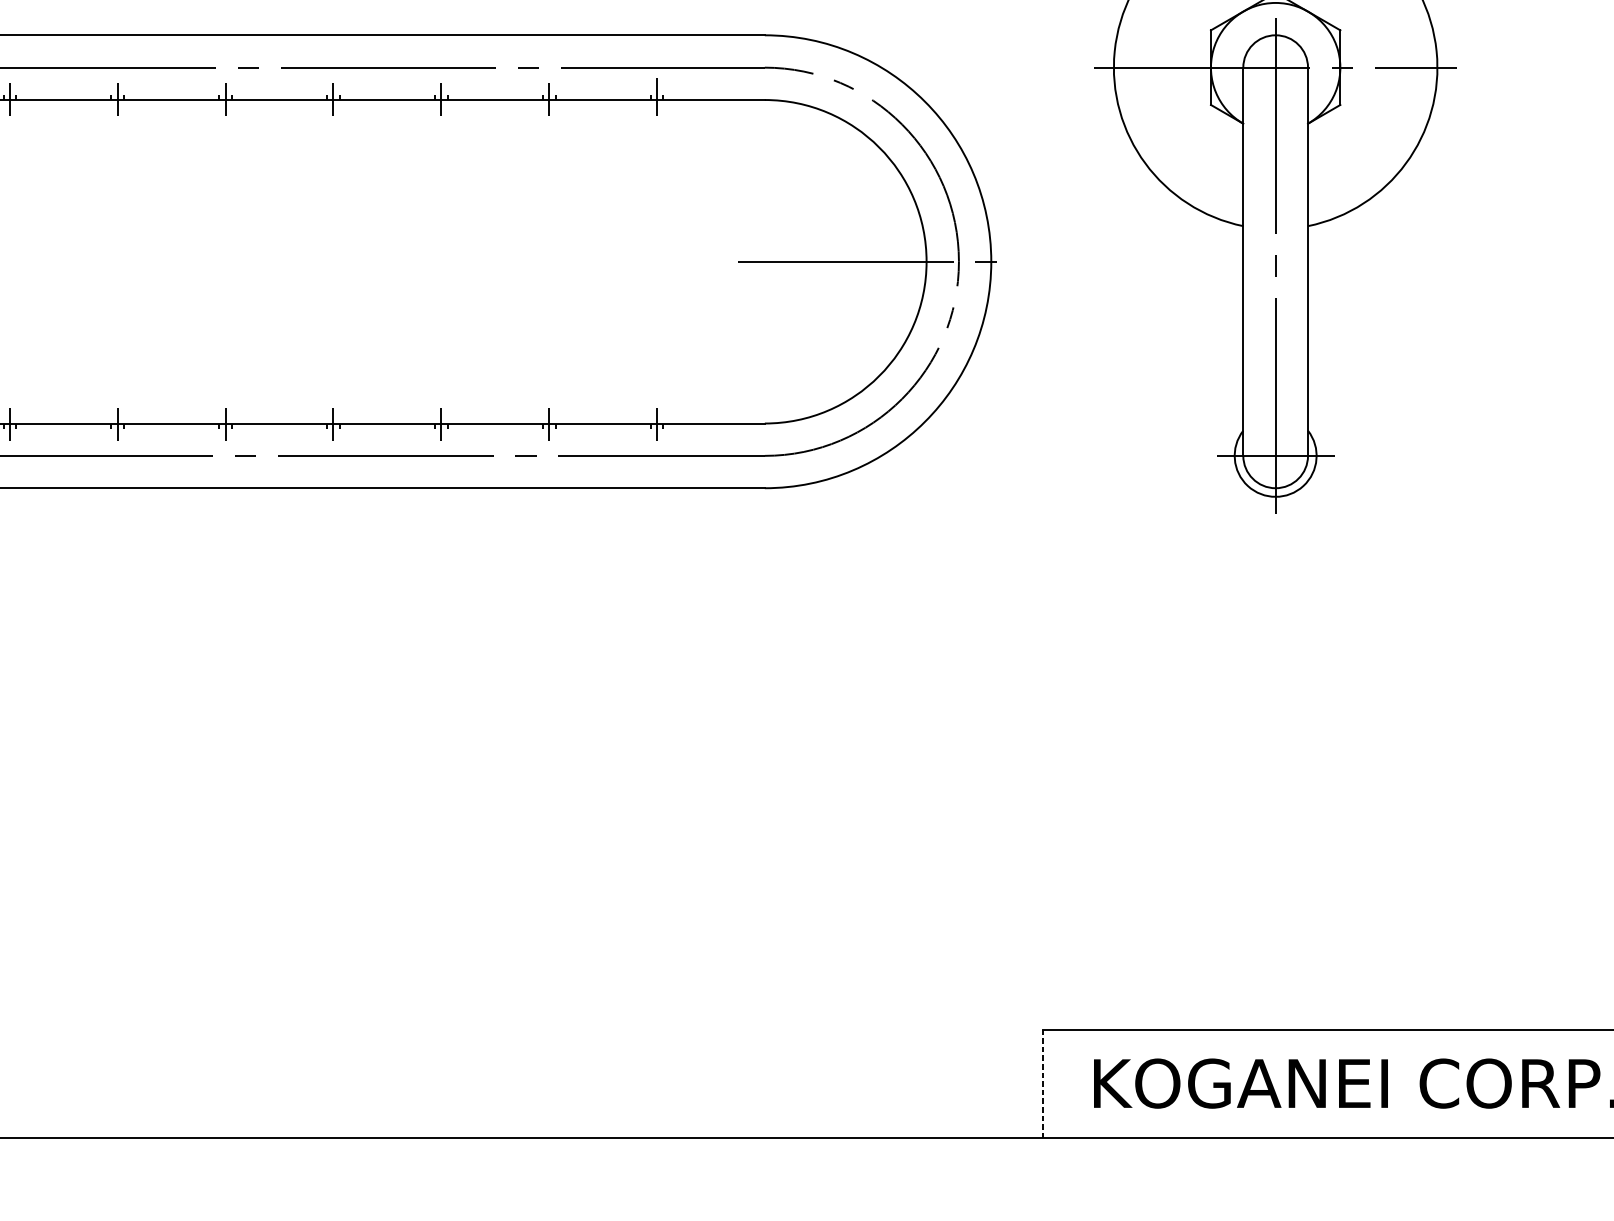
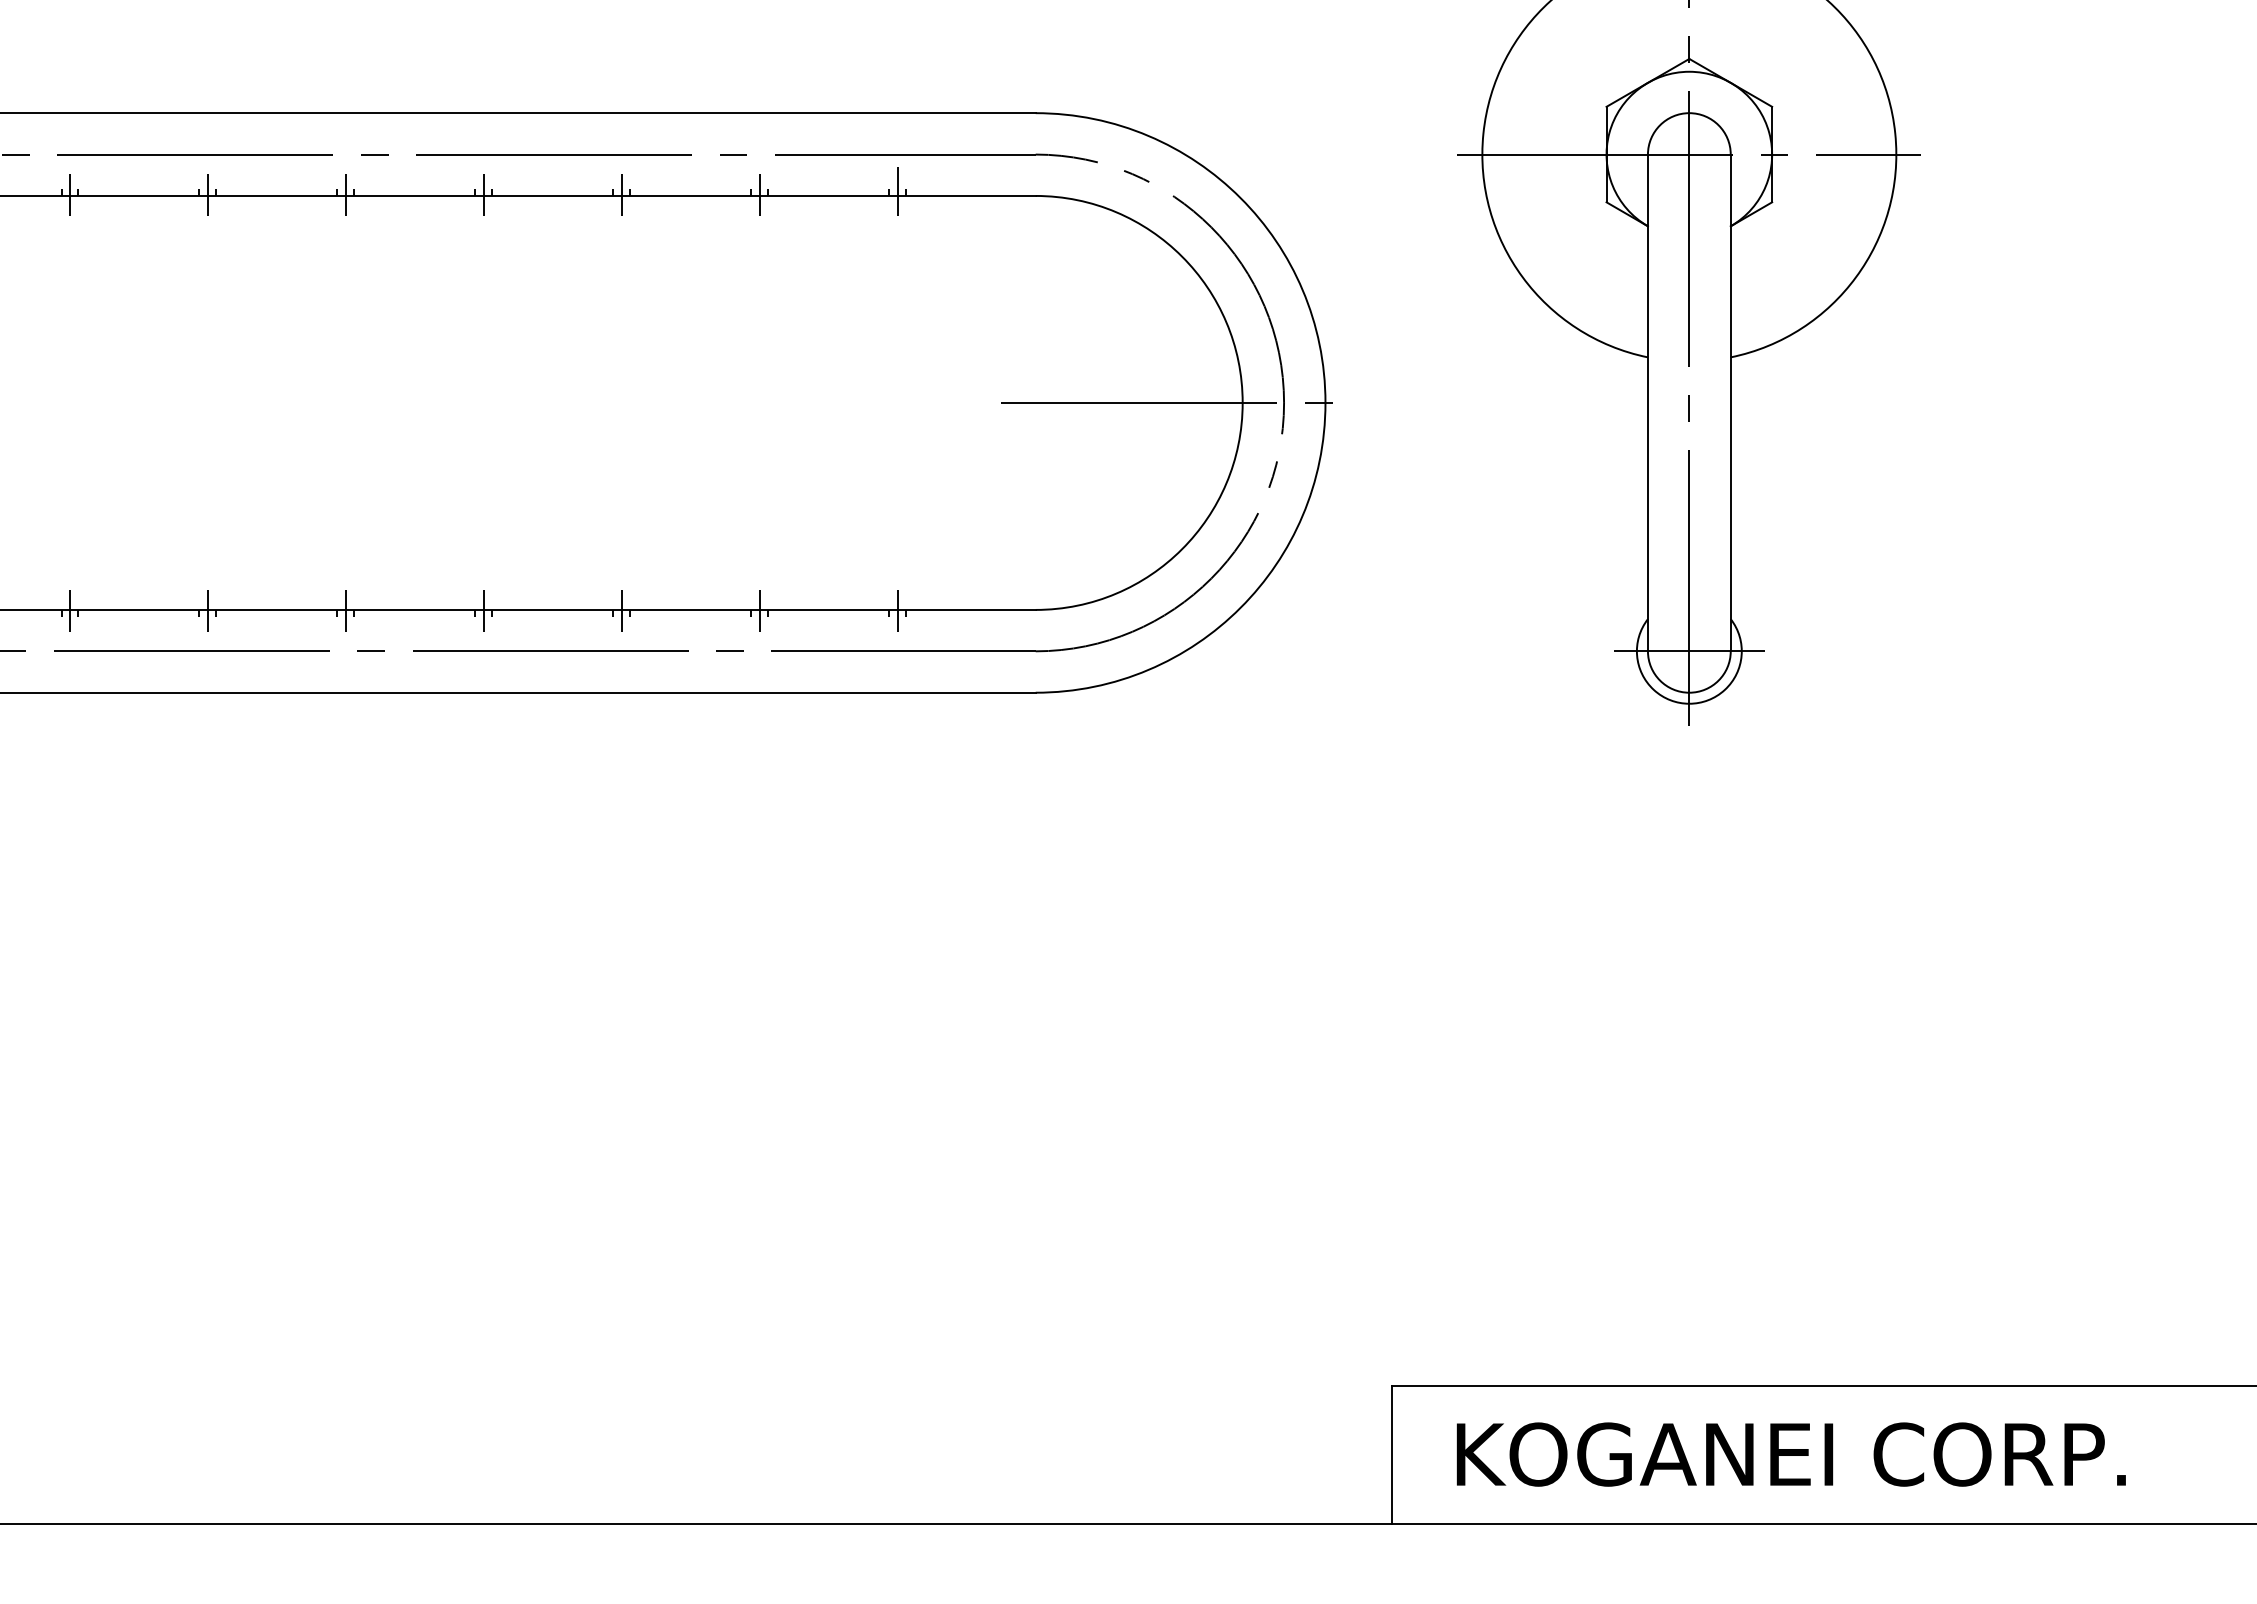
line: (1042, 1083) -> (1391, 1454), dashed -> solid

